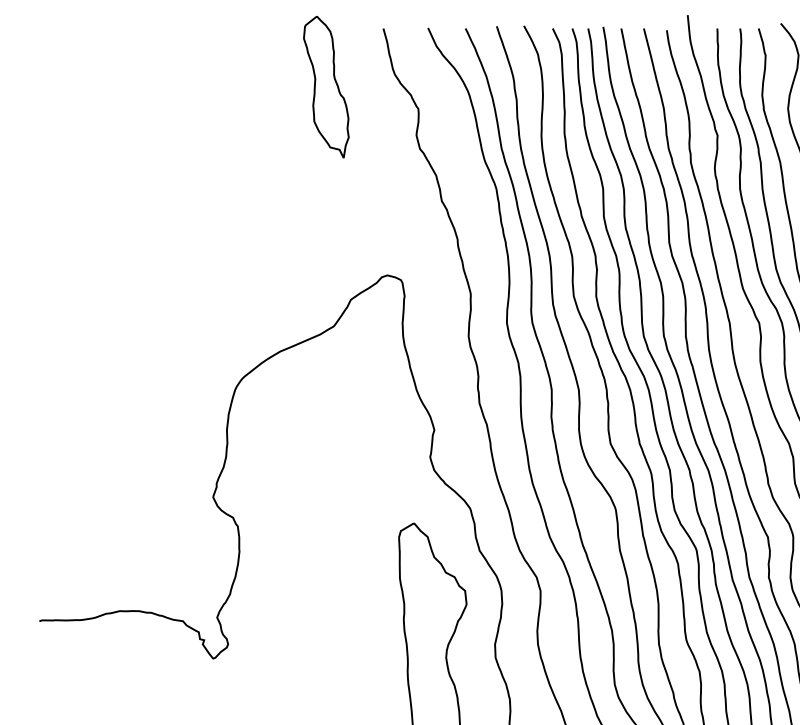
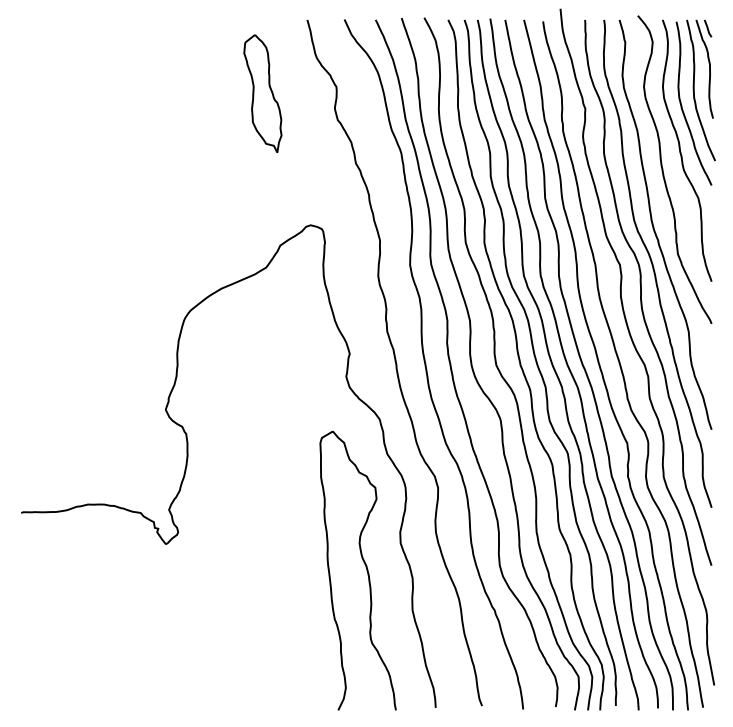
part: (325, 86) -> (262, 93), moved

